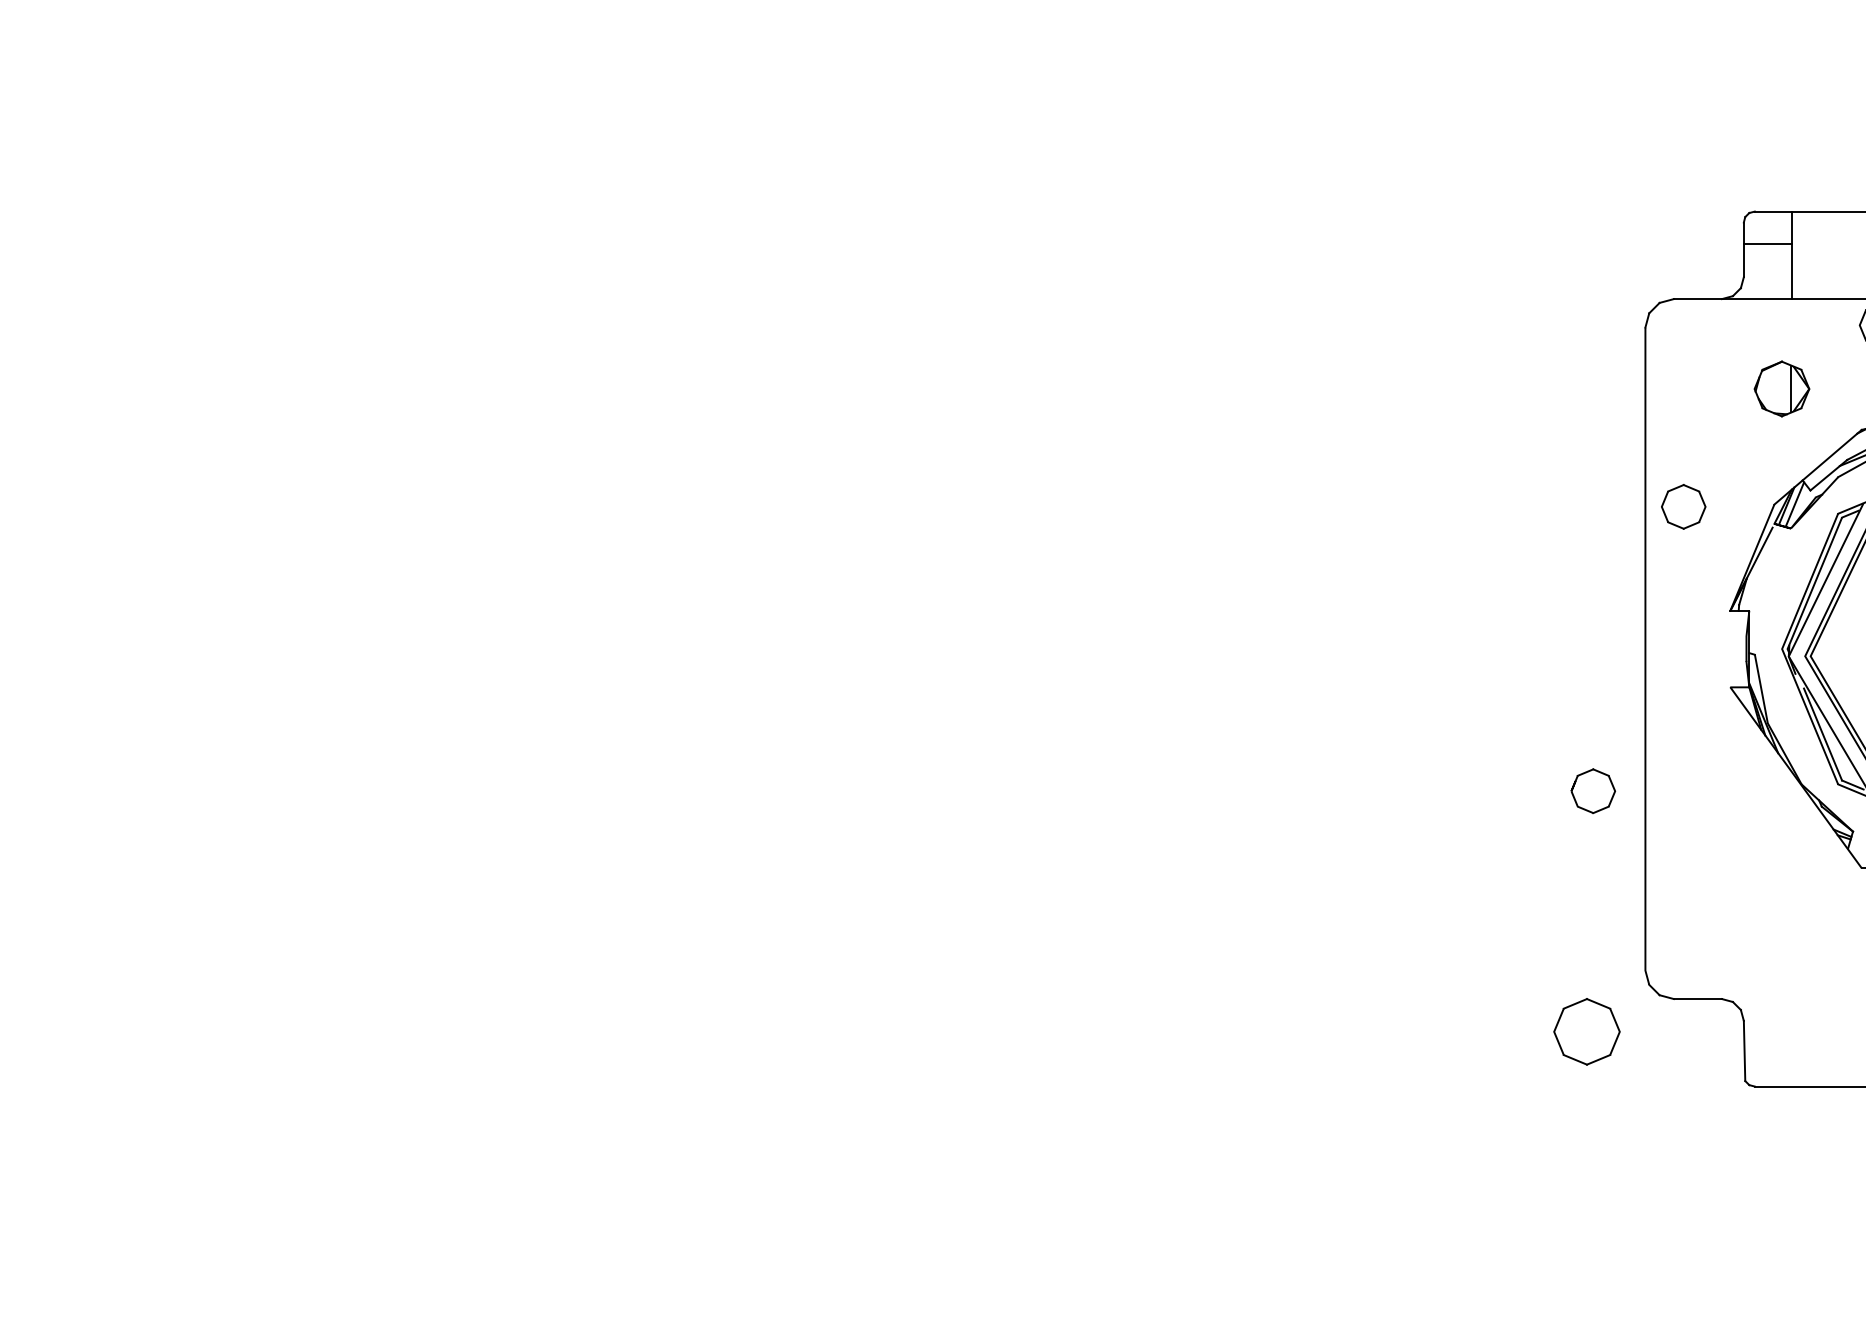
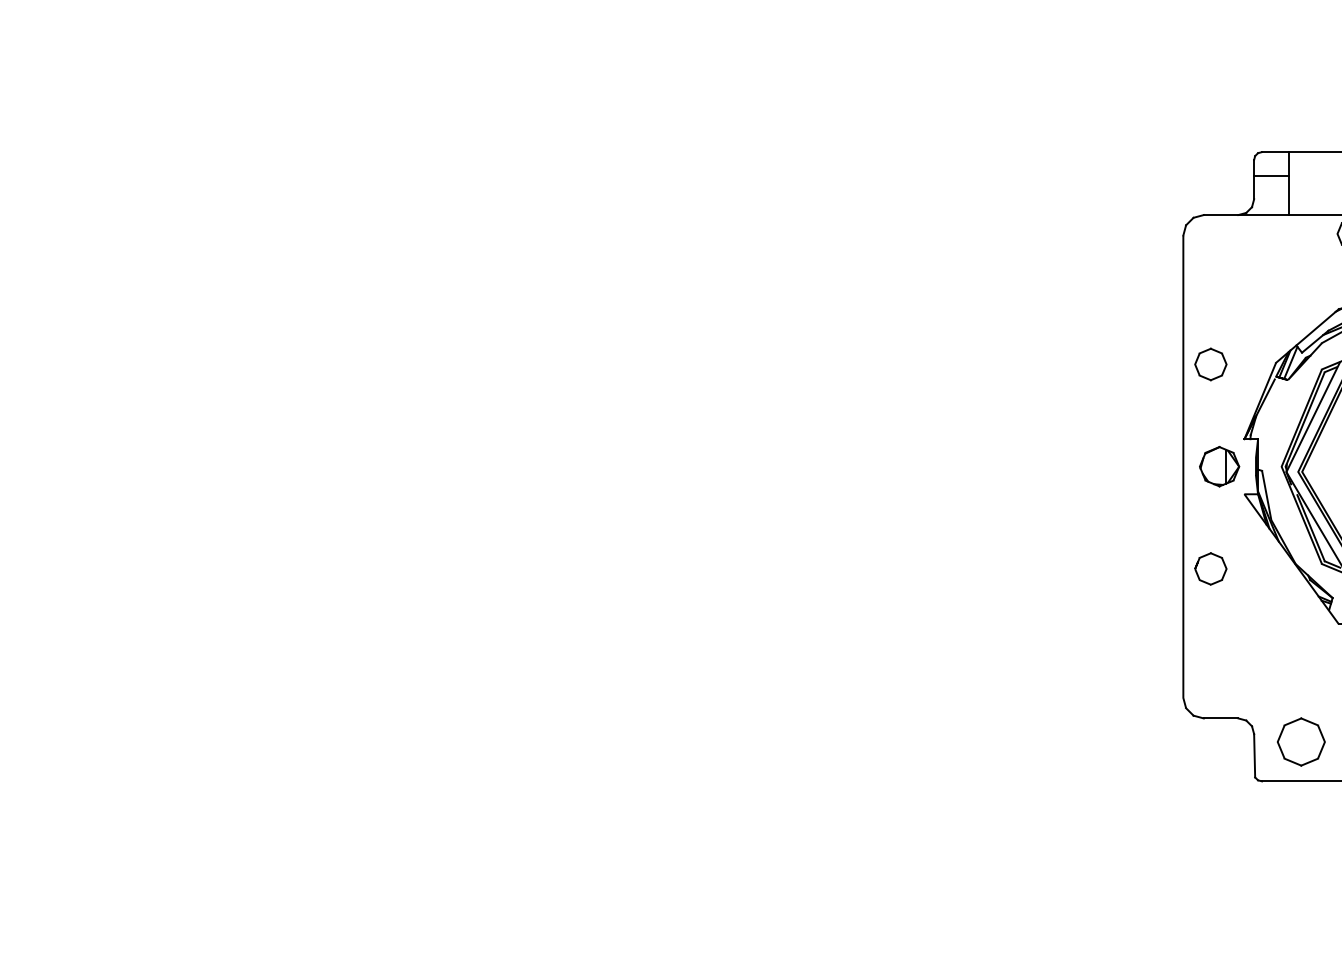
part: (1781, 388) -> (1219, 466), moved
part: (1592, 790) -> (1210, 568), moved
part: (1587, 1031) -> (1301, 741), moved

